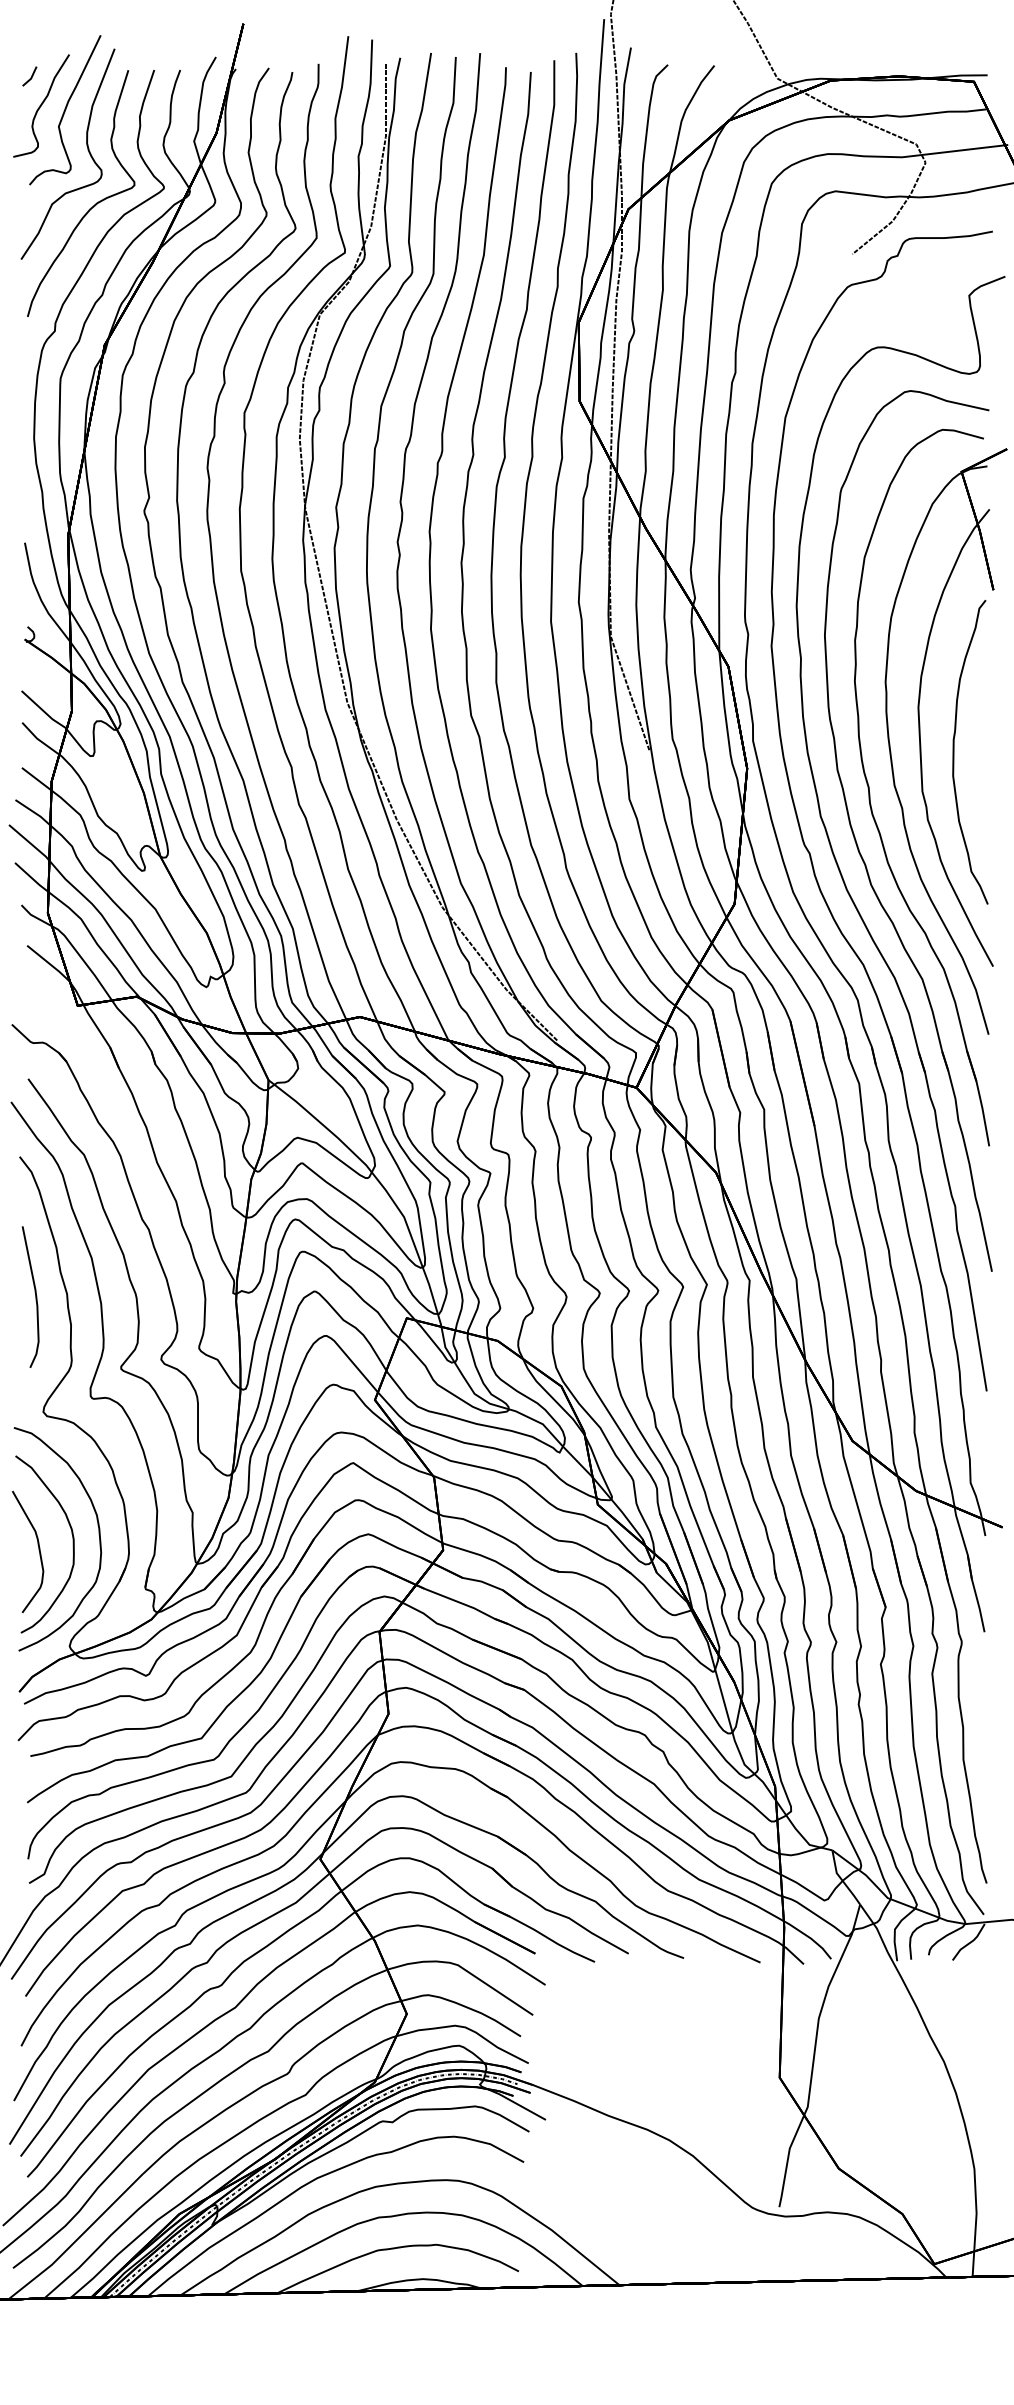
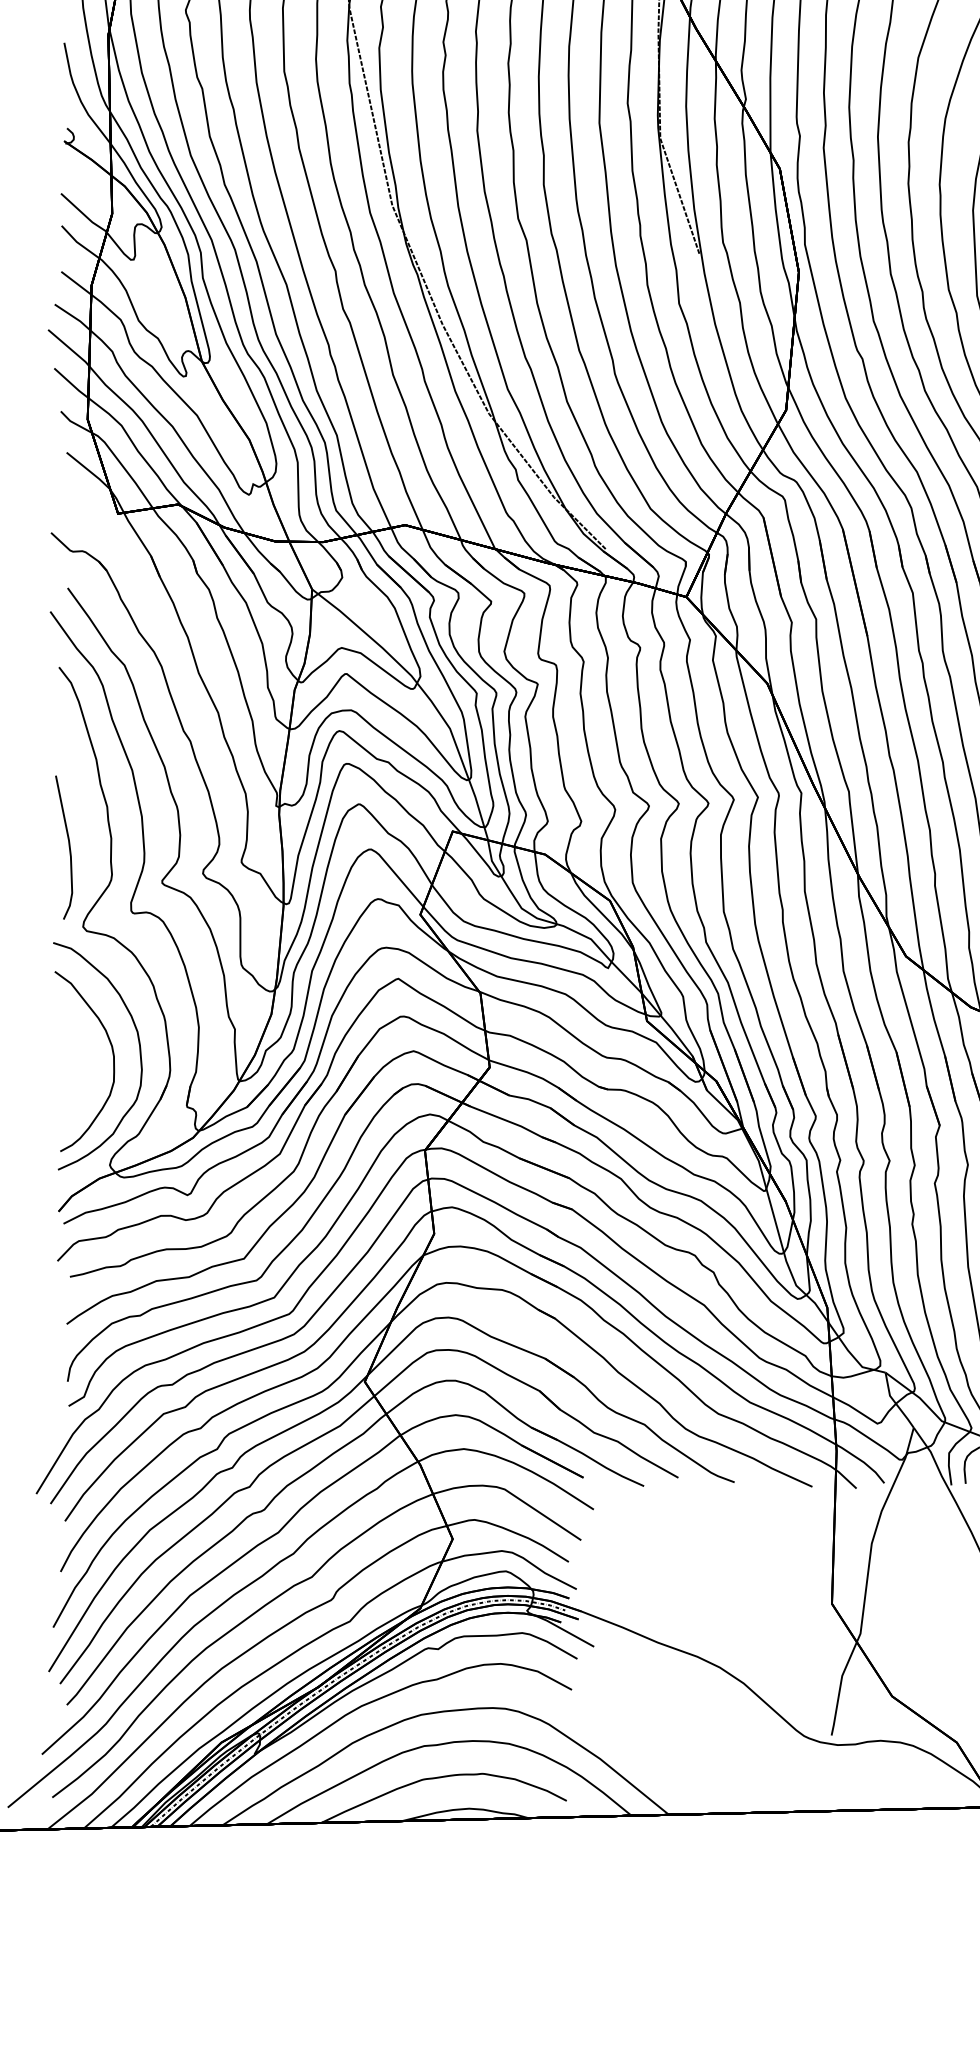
curve: (35, 1296) -> (69, 847), moved
curve: (38, 1550) -> (78, 1067), removed

